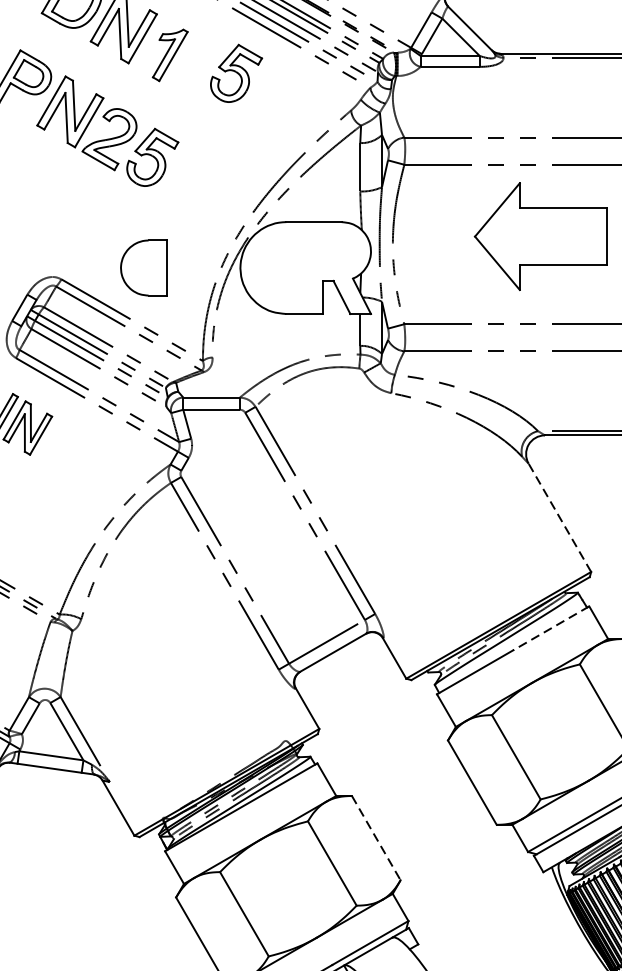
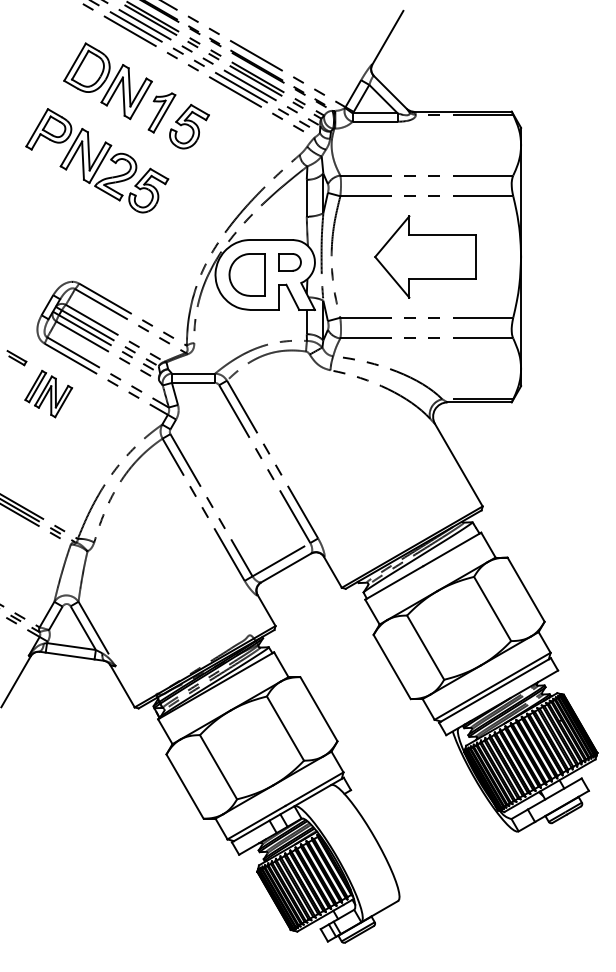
part: (236, 73) -> (189, 126), moved
part: (541, 235) -> (425, 256), moved
part: (337, 251) -> (289, 262), added
part: (143, 267) -> (246, 274), moved
line: (559, 518) -> (458, 465), dashed -> solid
line: (550, 628) -> (451, 549), dashed -> solid
line: (376, 838) -> (319, 709), dashed -> solid

